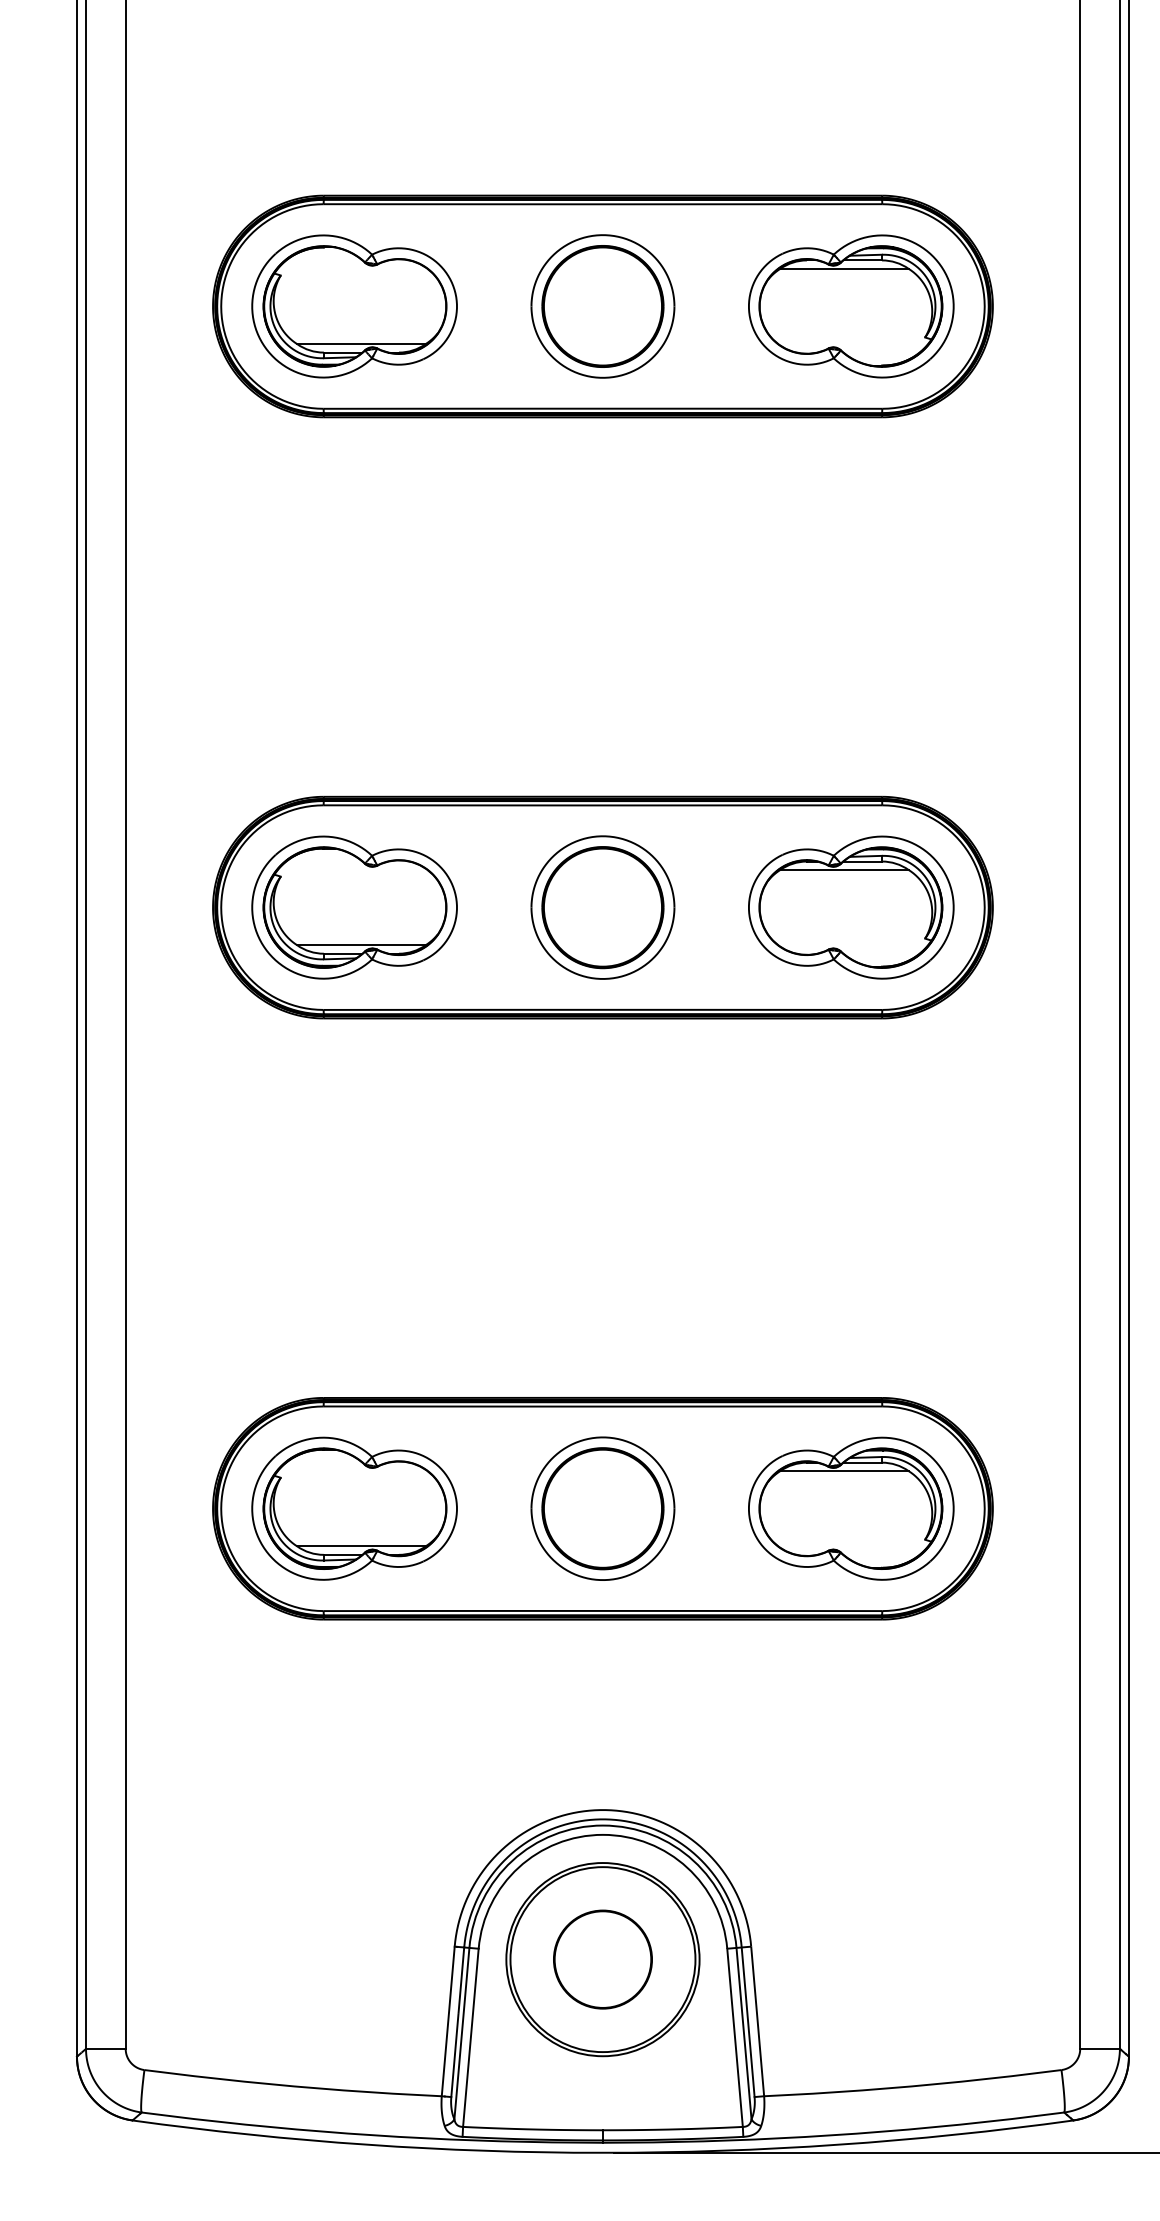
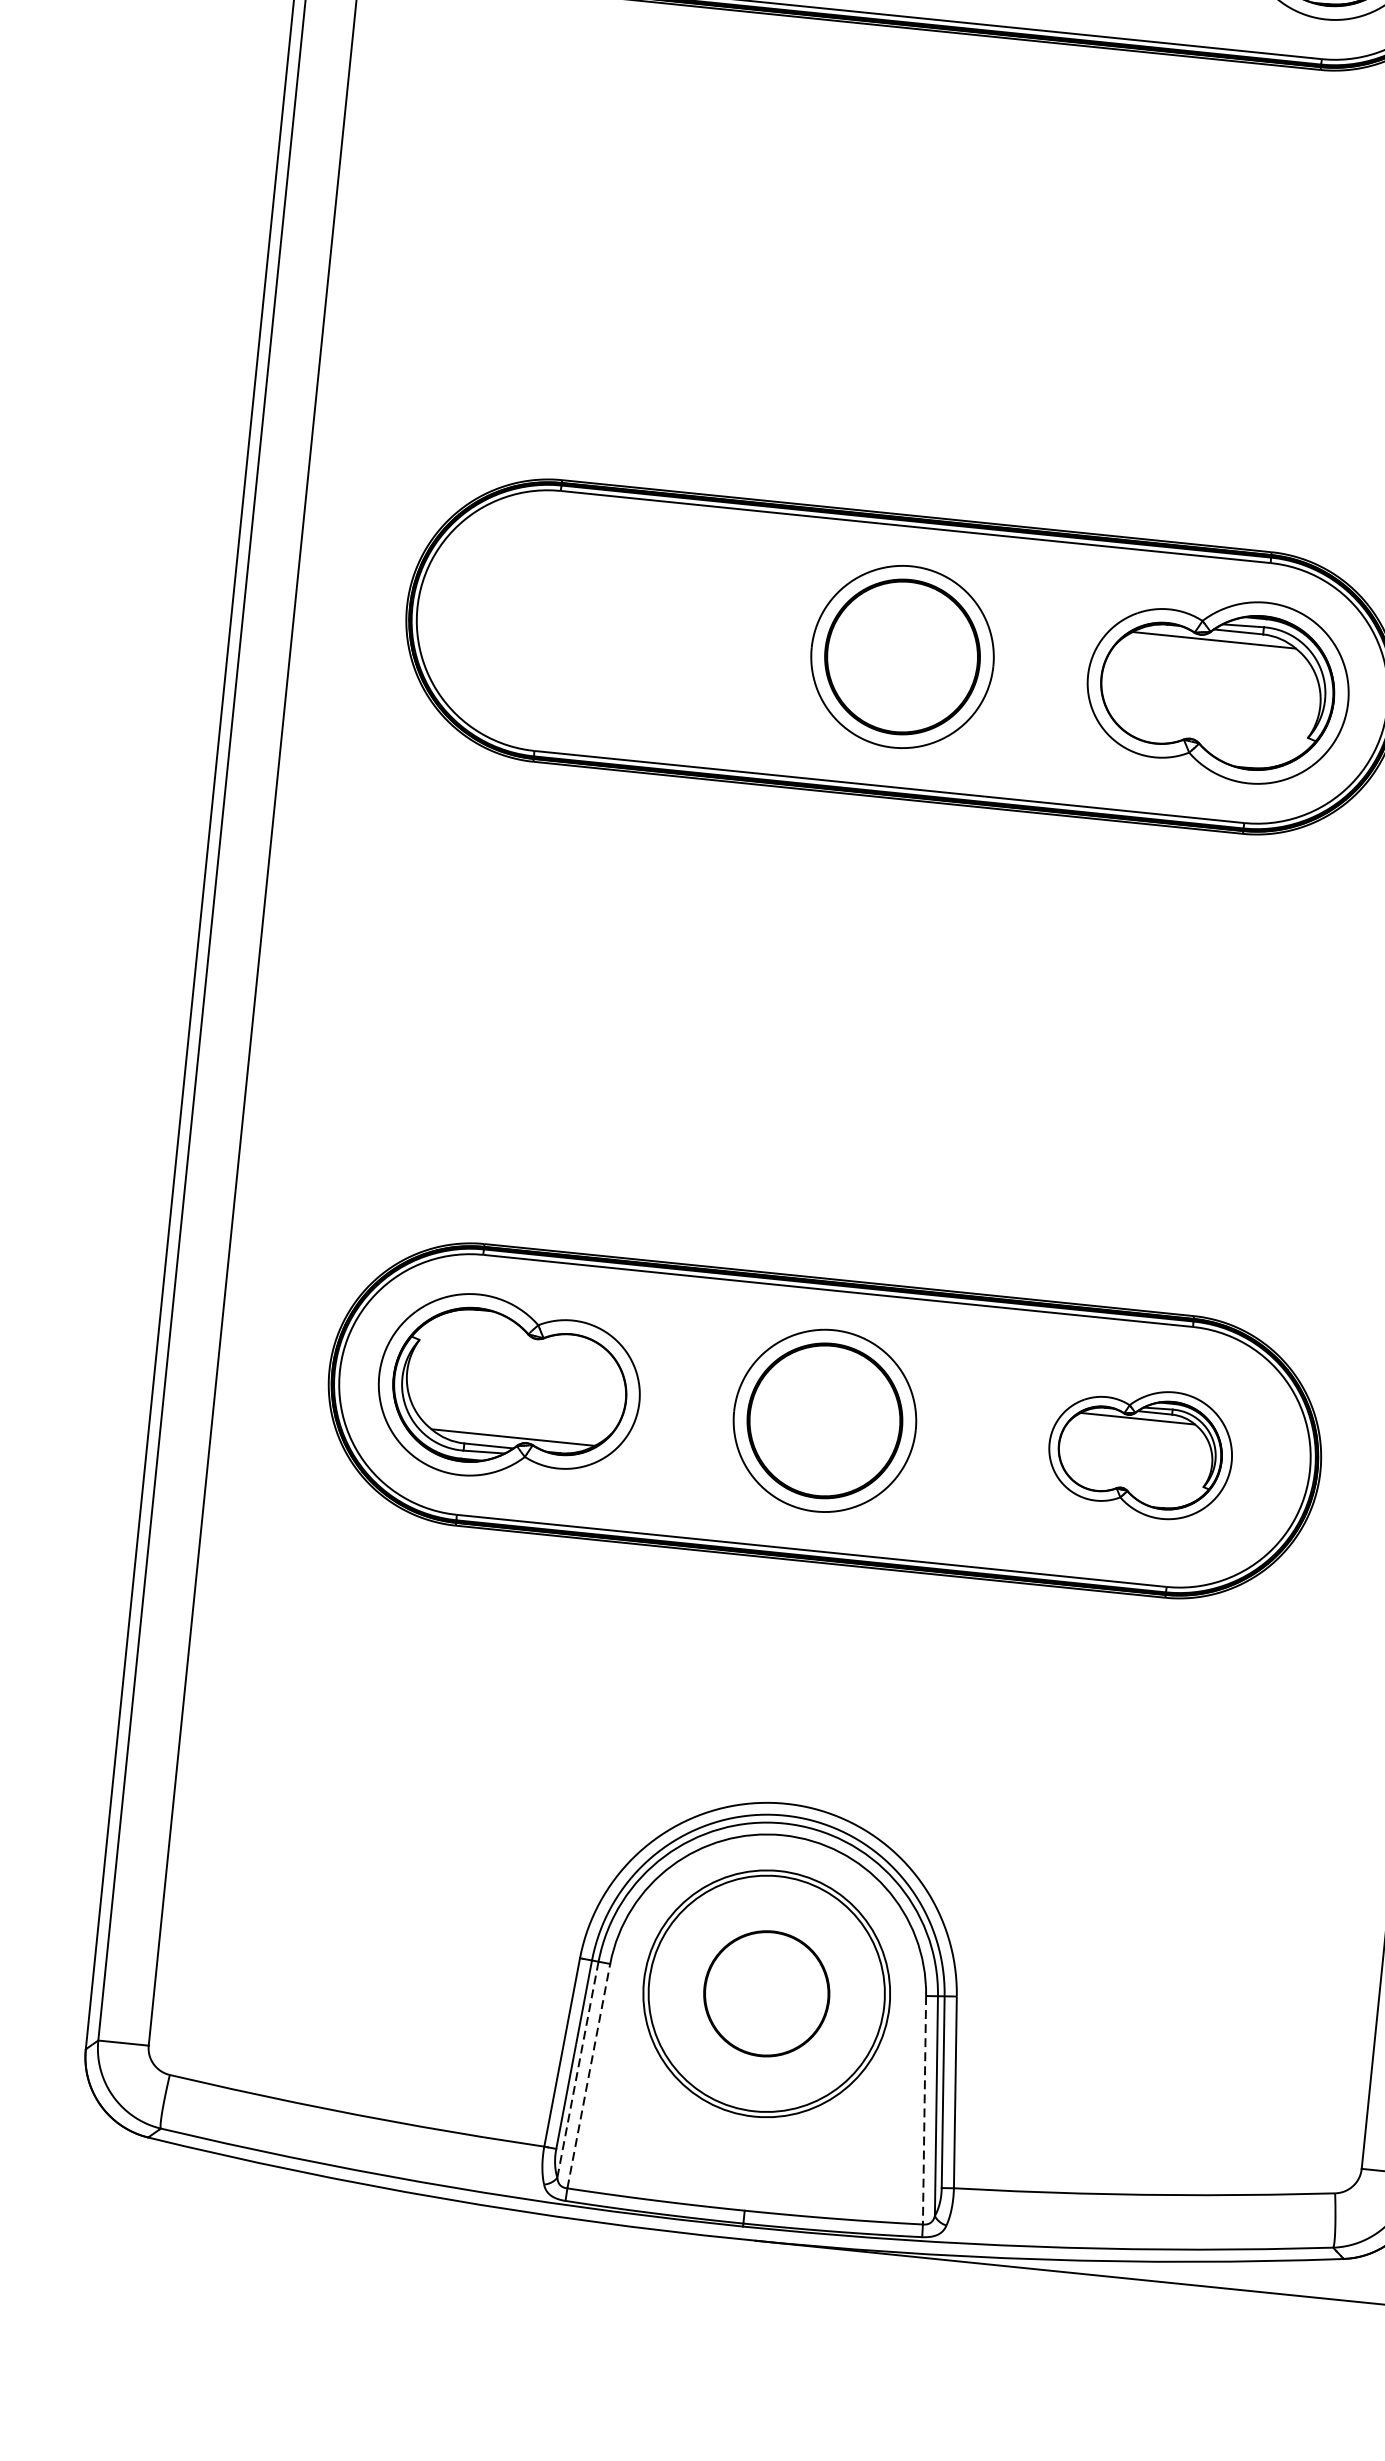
part: (354, 907) -> (586, 624), removed
part: (851, 1508) -> (1140, 1452), size x0.7
line: (461, 2033) -> (577, 2069), solid -> dashed
line: (470, 2037) -> (588, 2075), solid -> dashed
line: (735, 2038) -> (925, 2111), solid -> dashed

